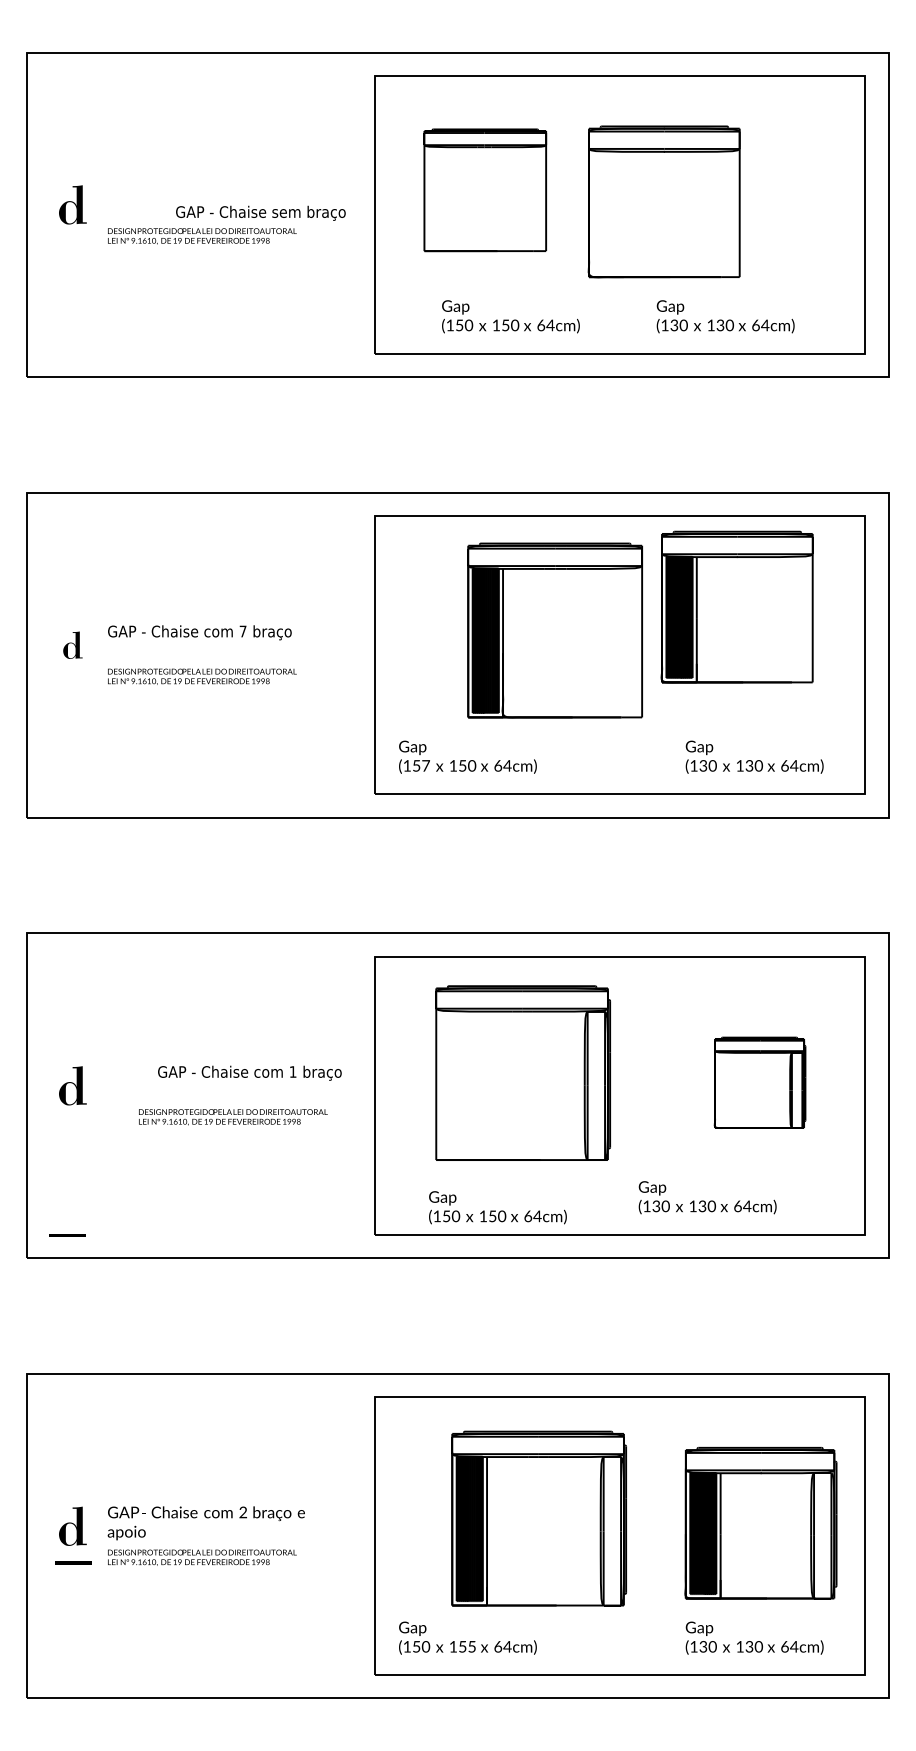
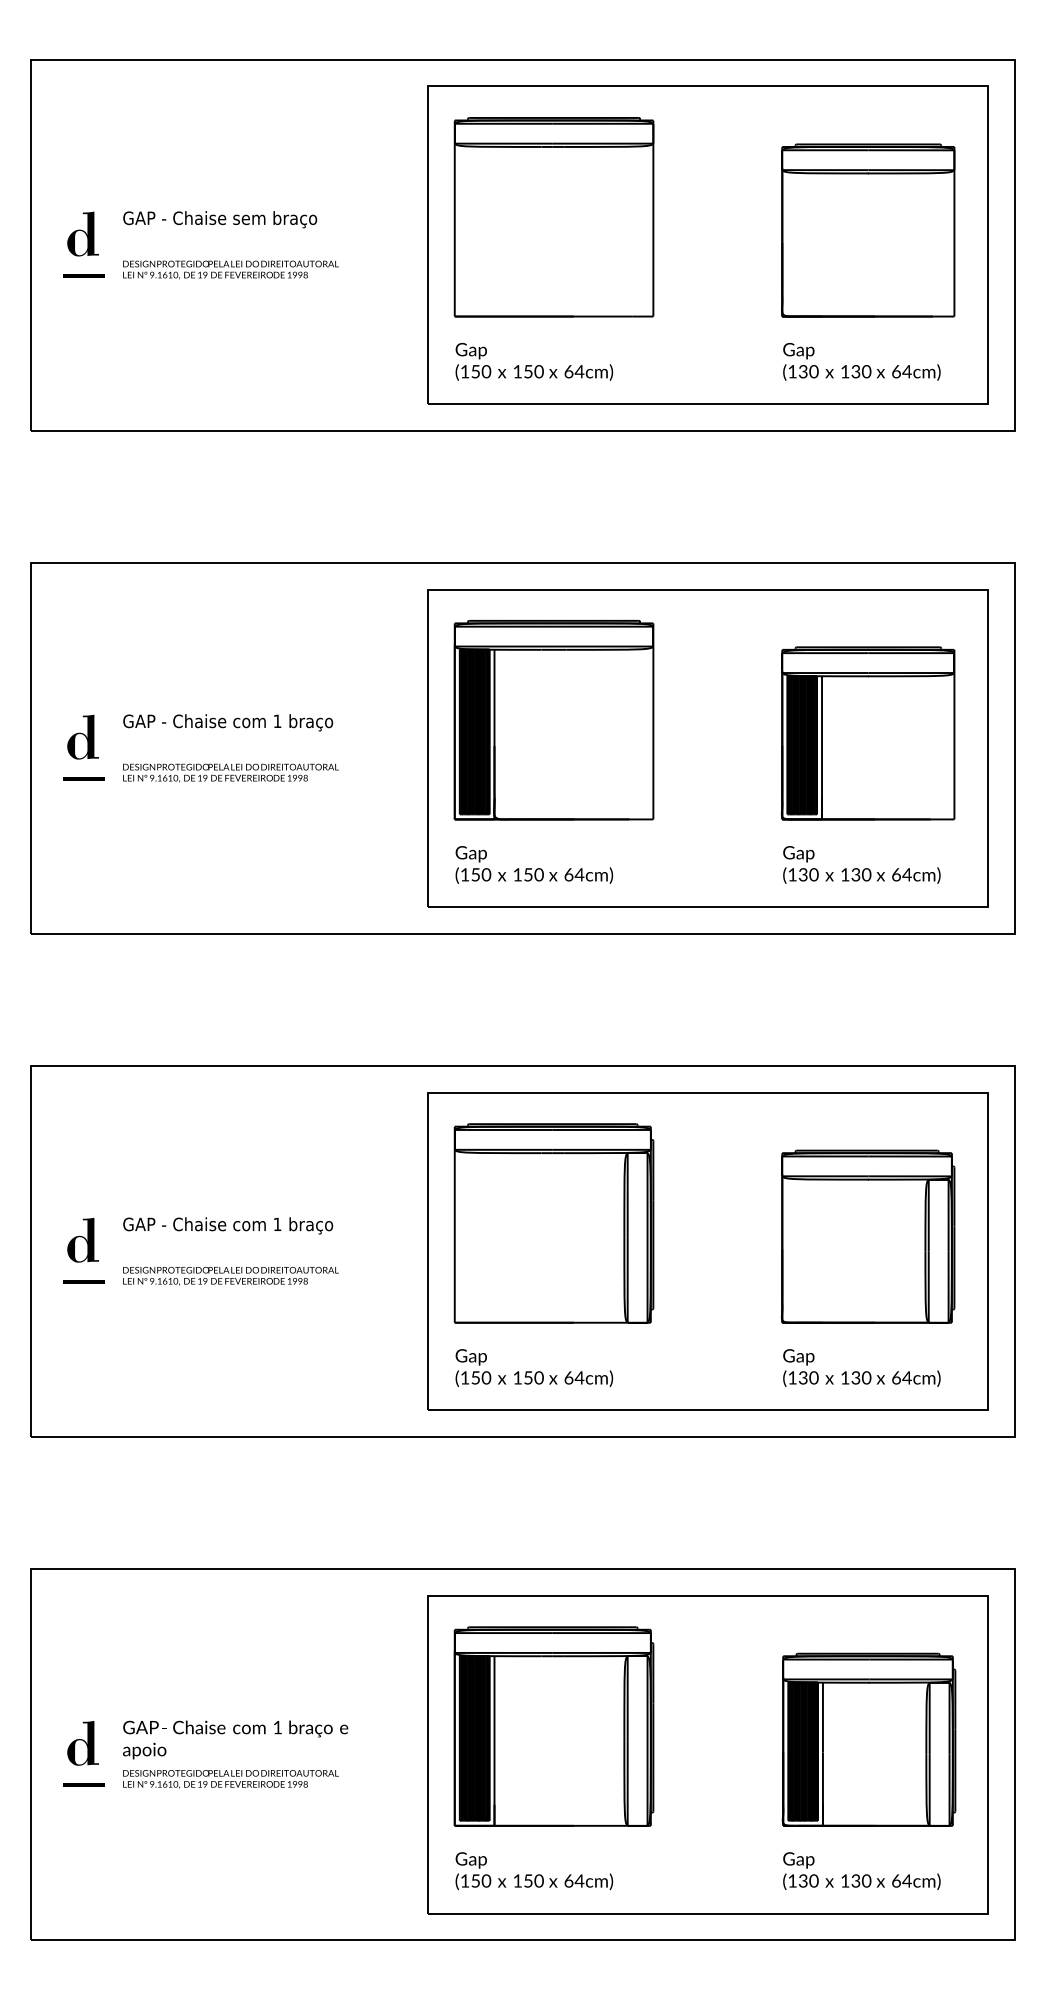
part: (485, 190) -> (554, 217), size x1.43
part: (663, 201) -> (867, 230), moved
text: (260, 212) -> (219, 218), moved
fill: (73, 241) -> (83, 275), added
text: (510, 316) -> (533, 361), moved
text: (725, 316) -> (861, 361), moved
part: (736, 606) -> (867, 732), moved
part: (554, 630) -> (553, 720), moved
text: (242, 631) -> (276, 721), 7 -> 1
part: (72, 644) -> (82, 736), size x1.43
fill: (73, 681) -> (83, 778), added
text: (425, 765) -> (485, 874), (157 -> (150
text: (249, 1072) -> (227, 1225), moved
part: (522, 1072) -> (553, 1222), moved
part: (759, 1082) -> (867, 1236), size x1.67
text: (233, 1117) -> (231, 1276), moved
text: (707, 1197) -> (861, 1367), moved
text: (497, 1207) -> (533, 1367), moved
line: (67, 1235) -> (83, 1282), moved
text: (242, 1512) -> (276, 1727), 2 -> 1
part: (538, 1518) -> (553, 1726), moved
text: (472, 1646) -> (539, 1880), 155 -> 150

